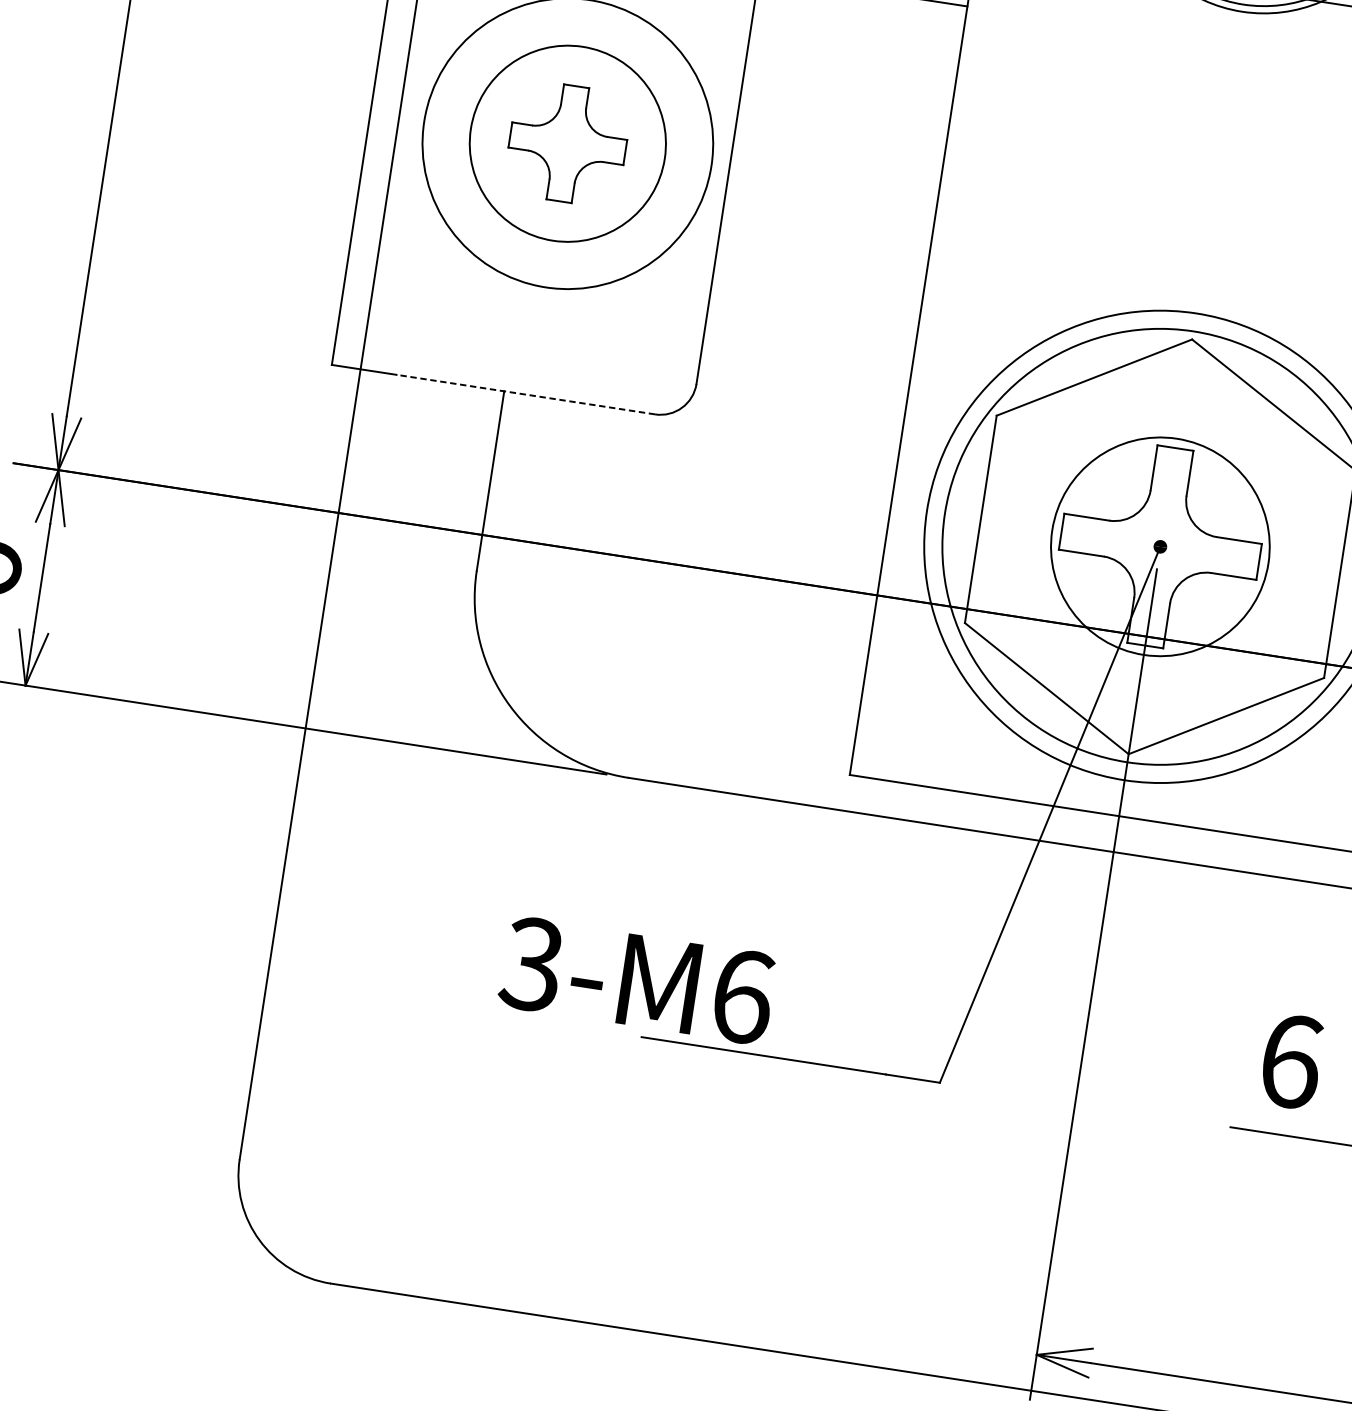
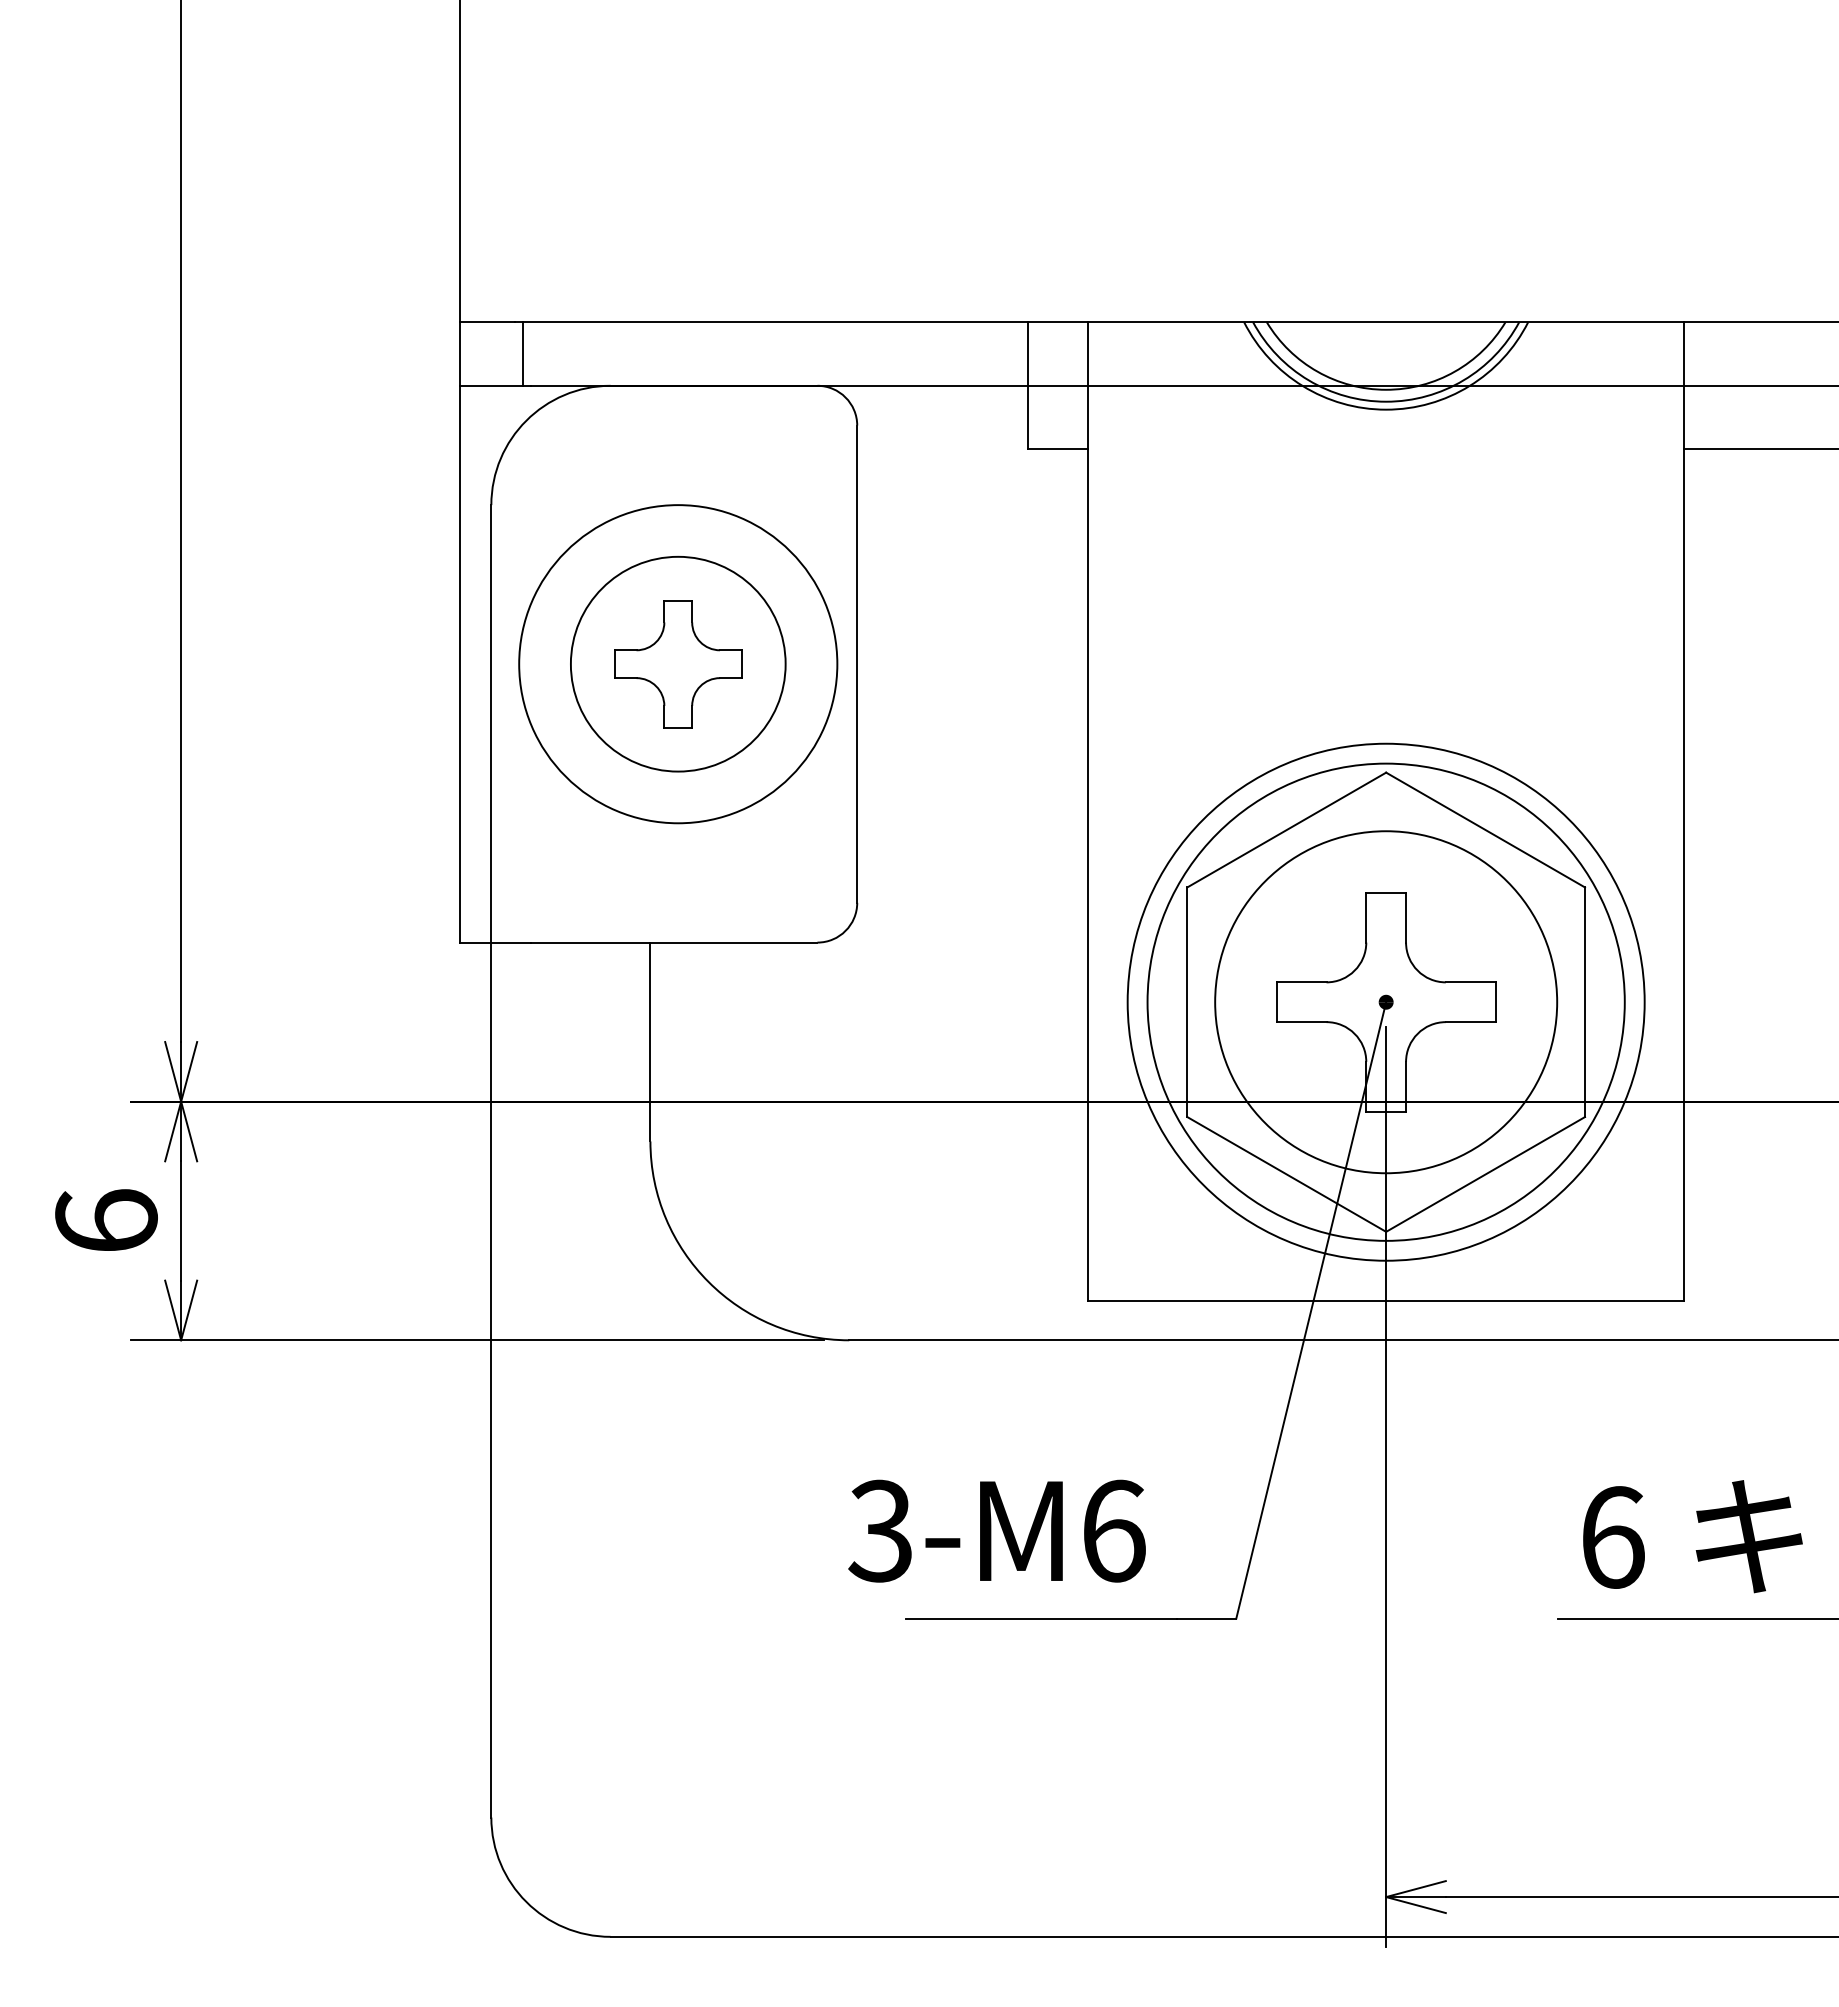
line: (525, 394) -> (673, 942), dashed -> solid
circle: (1160, 547) -> (1386, 1002), size x1.43
text: (636, 979) -> (996, 1530), moved

